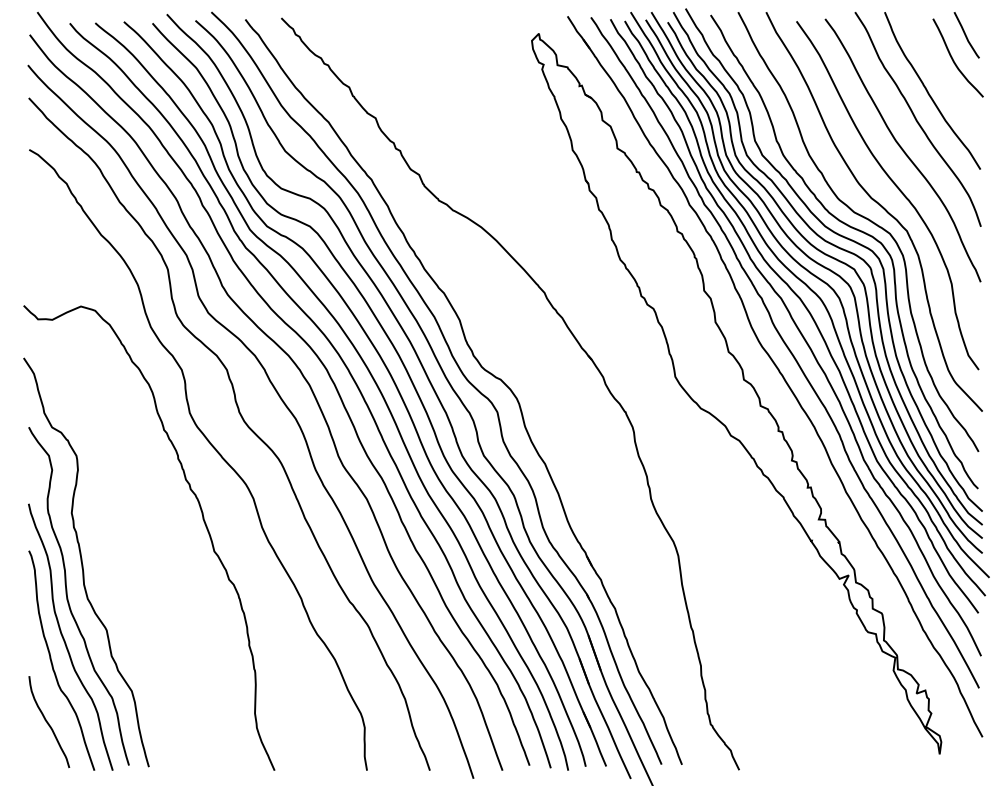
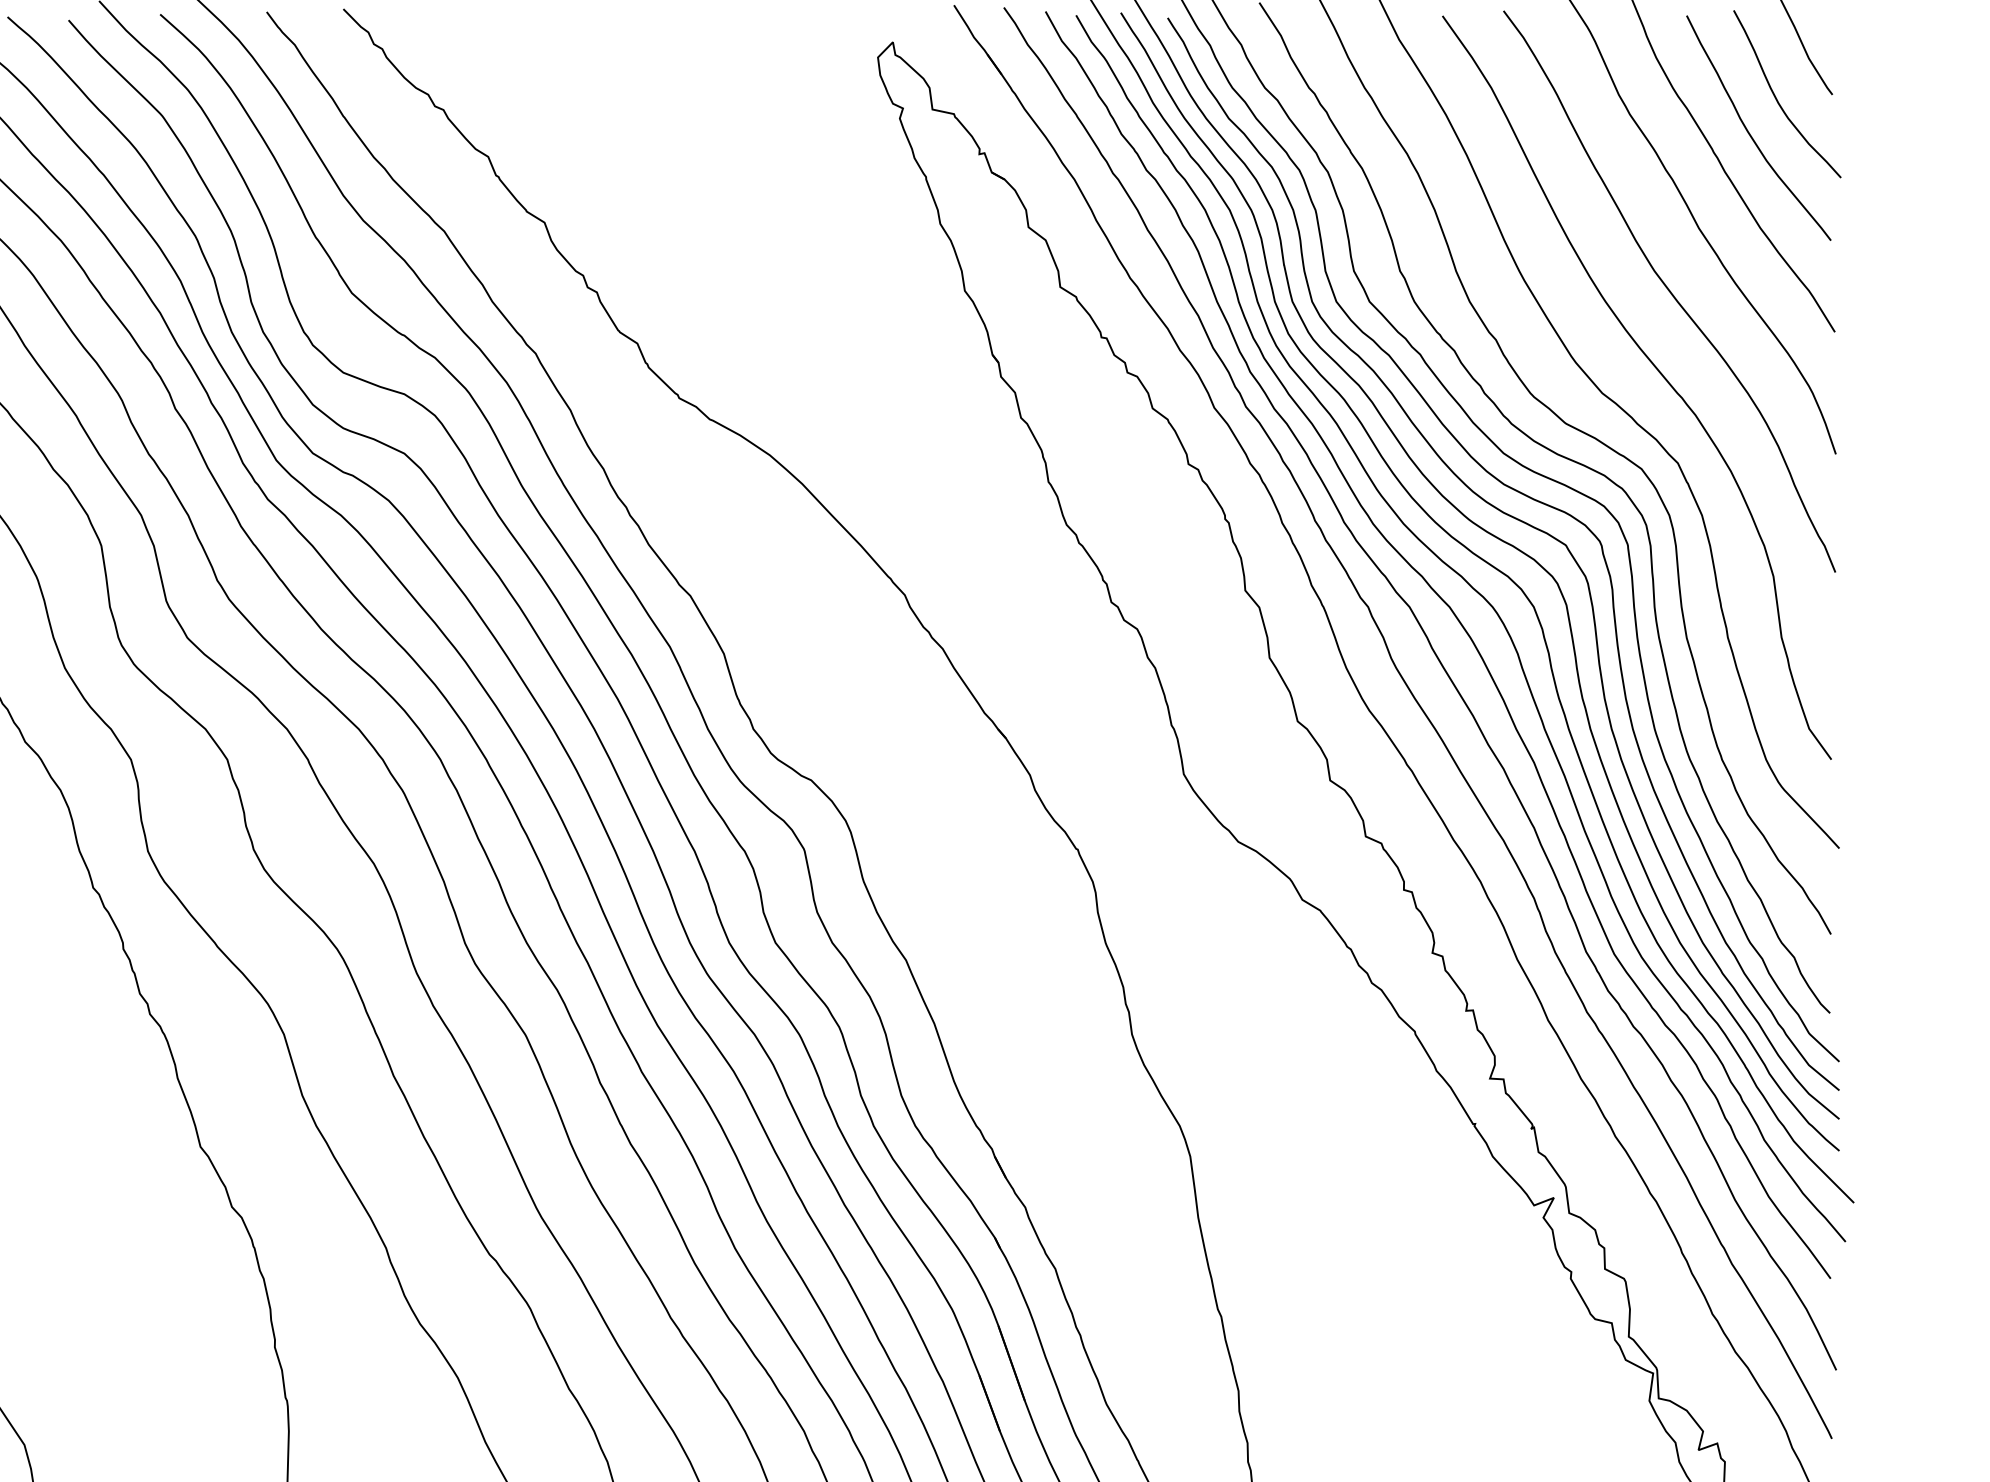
curve: (940, 74) -> (1749, 129), added

